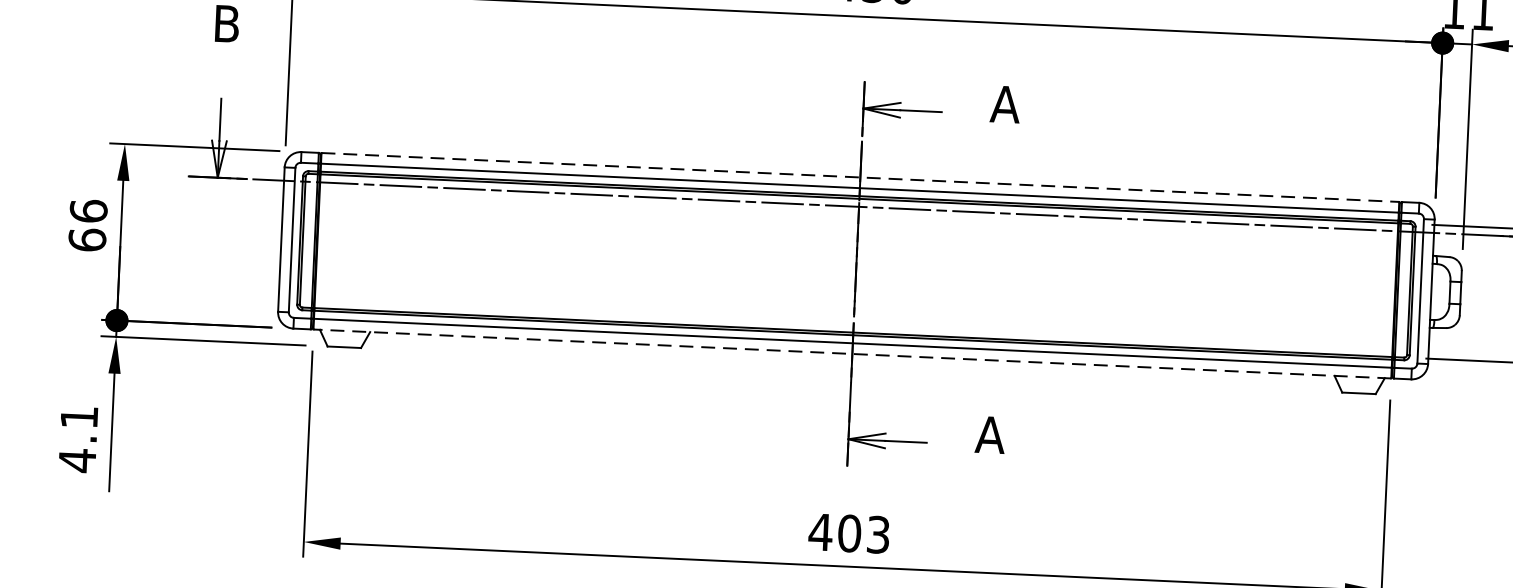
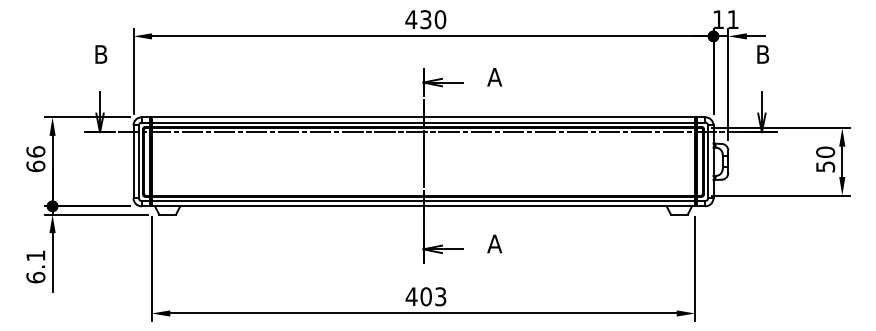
line: (860, 177) -> (423, 117), dashed -> solid
line: (852, 354) -> (423, 206), dashed -> solid
text: (76, 460) -> (35, 277), 4.1 -> 6.1

